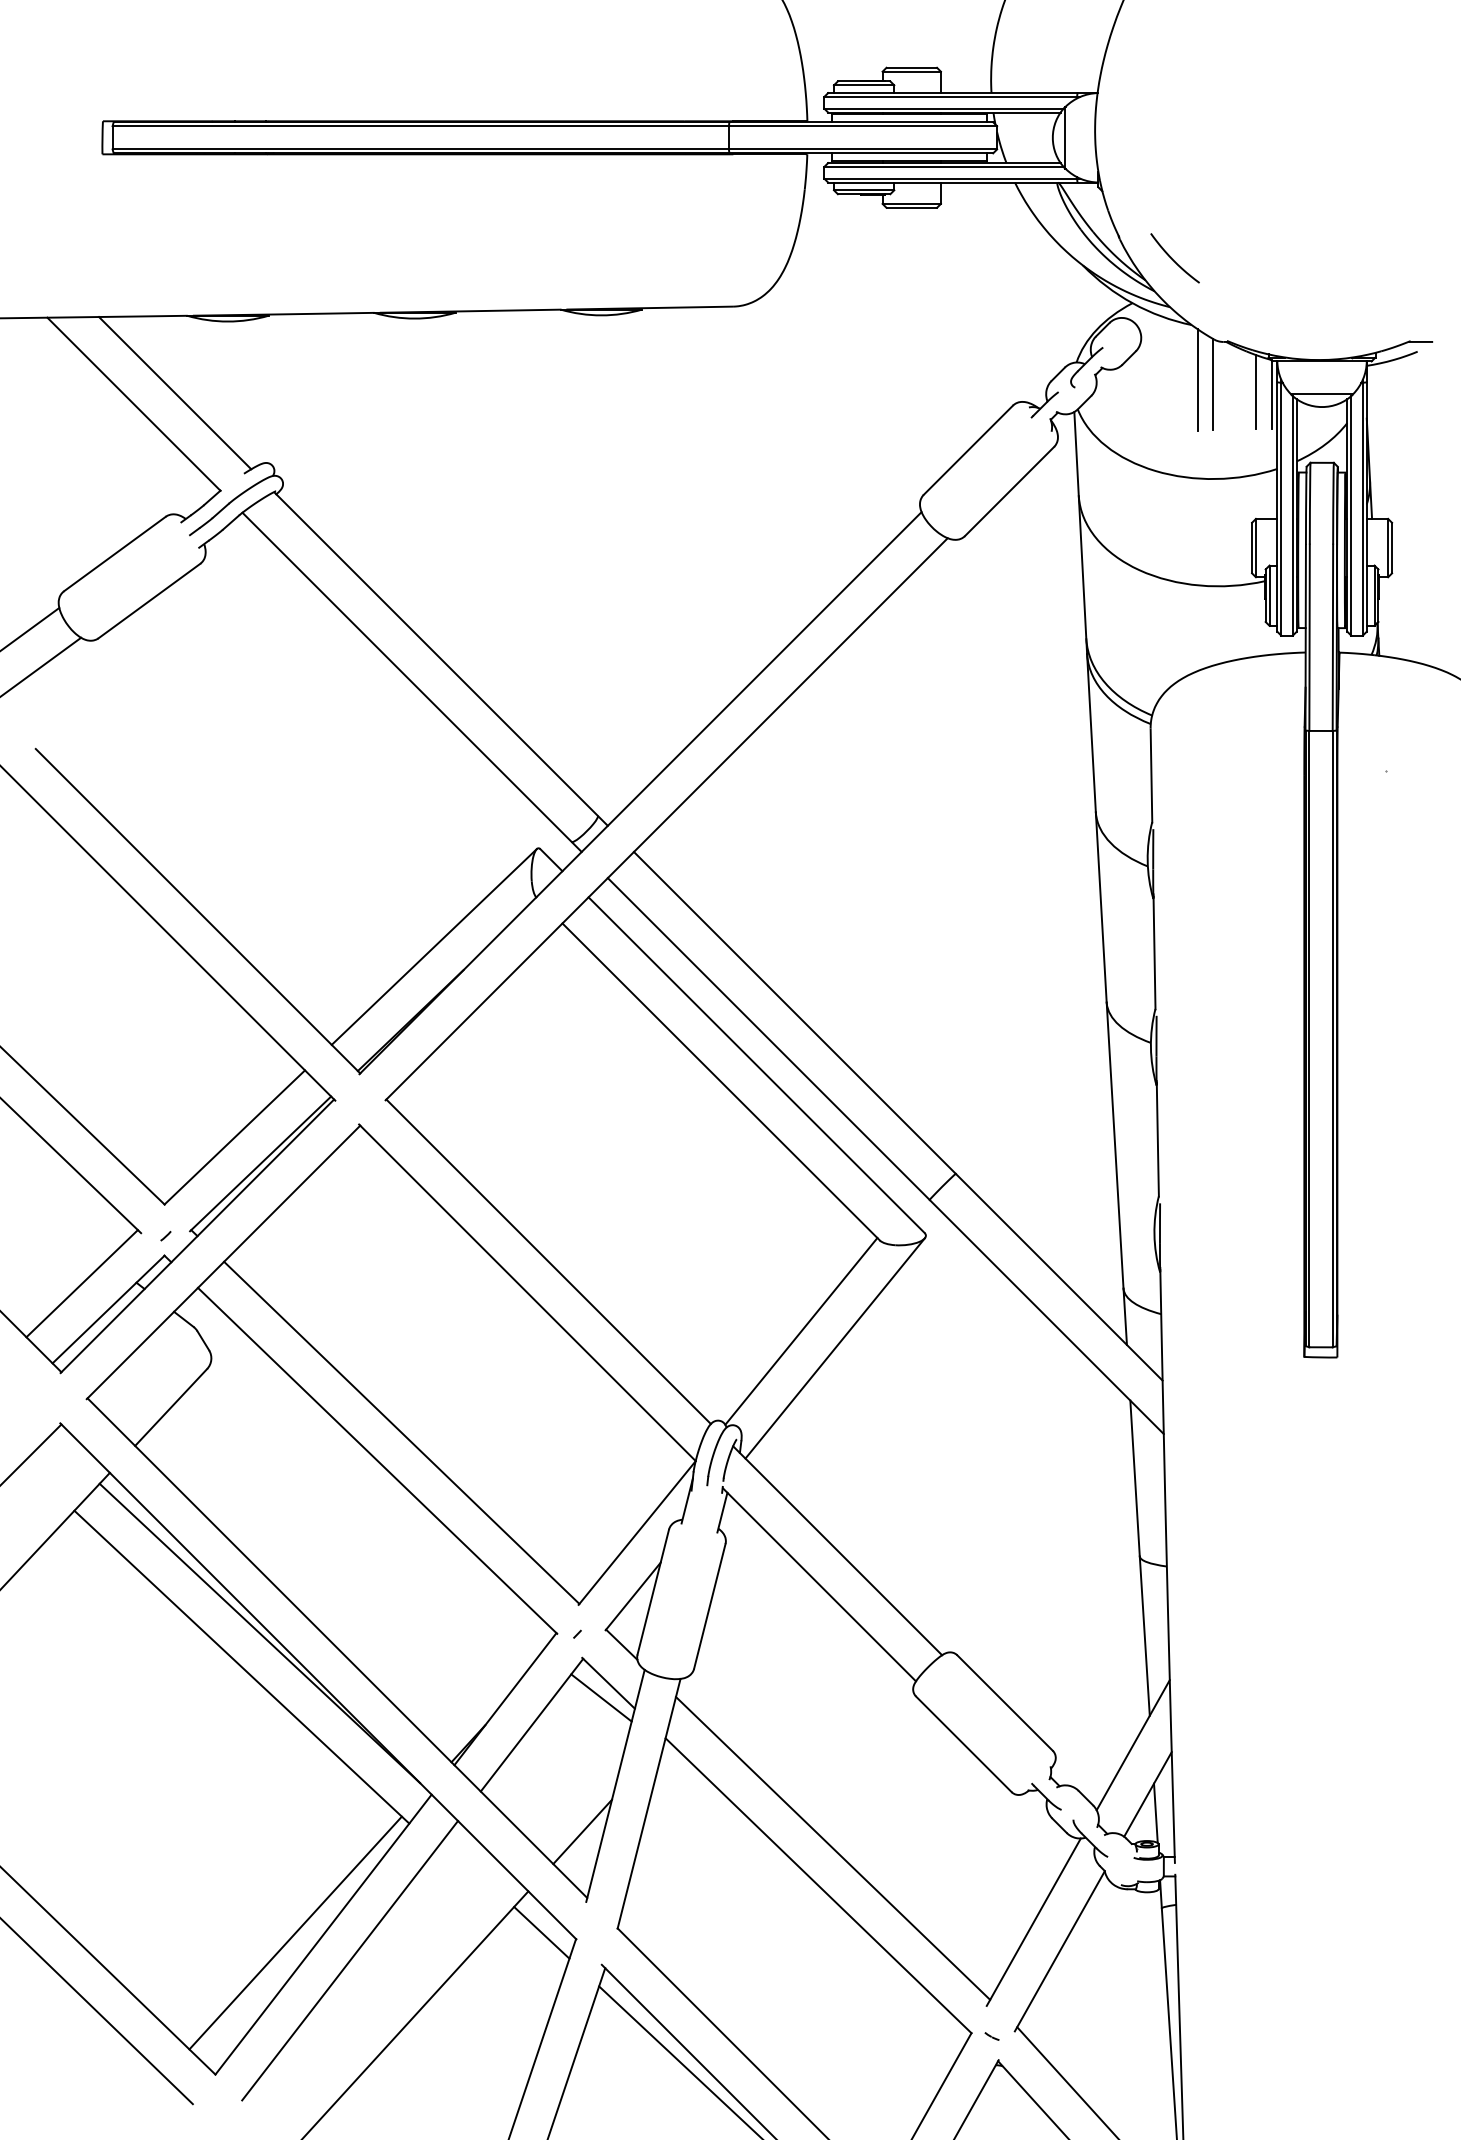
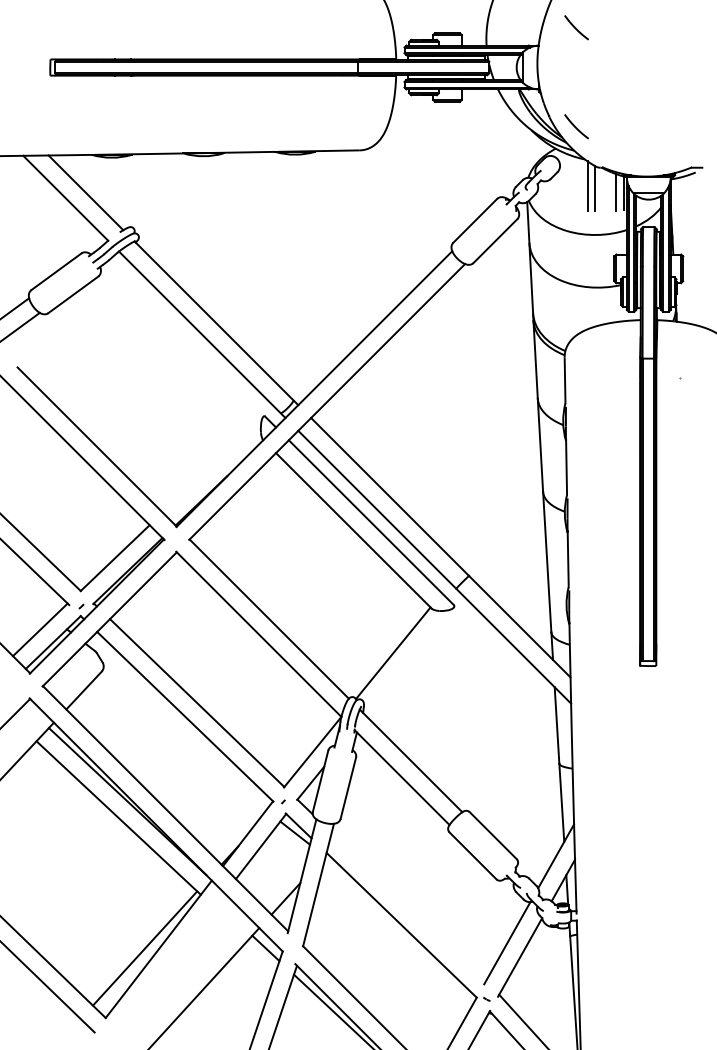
line: (1174, 56) -> (576, 27), added
line: (432, 946) -> (212, 464), removed
line: (834, 1348) -> (409, 661), removed
line: (832, 1847) -> (408, 906), removed
line: (349, 1959) -> (171, 961), removed

